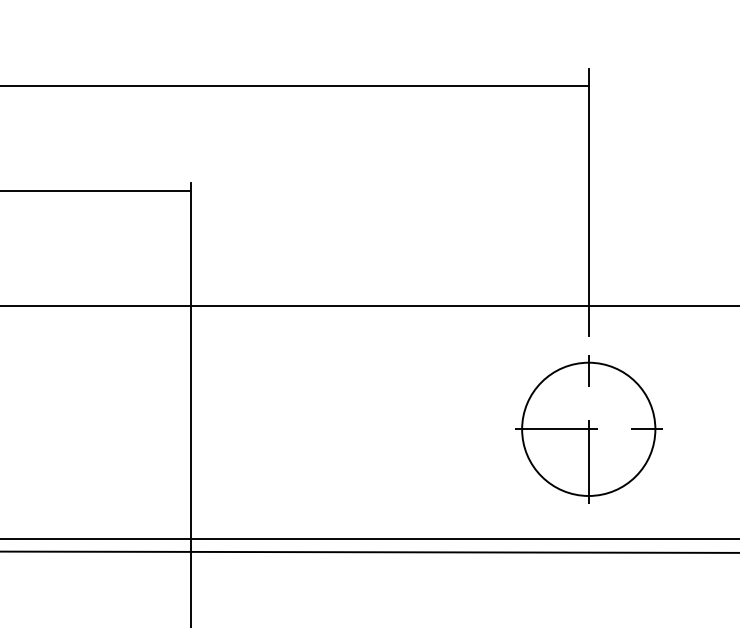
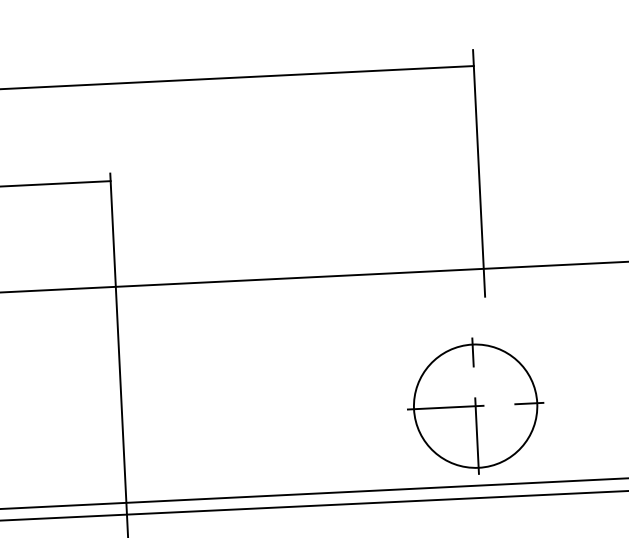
part: (588, 429) -> (475, 406), moved

